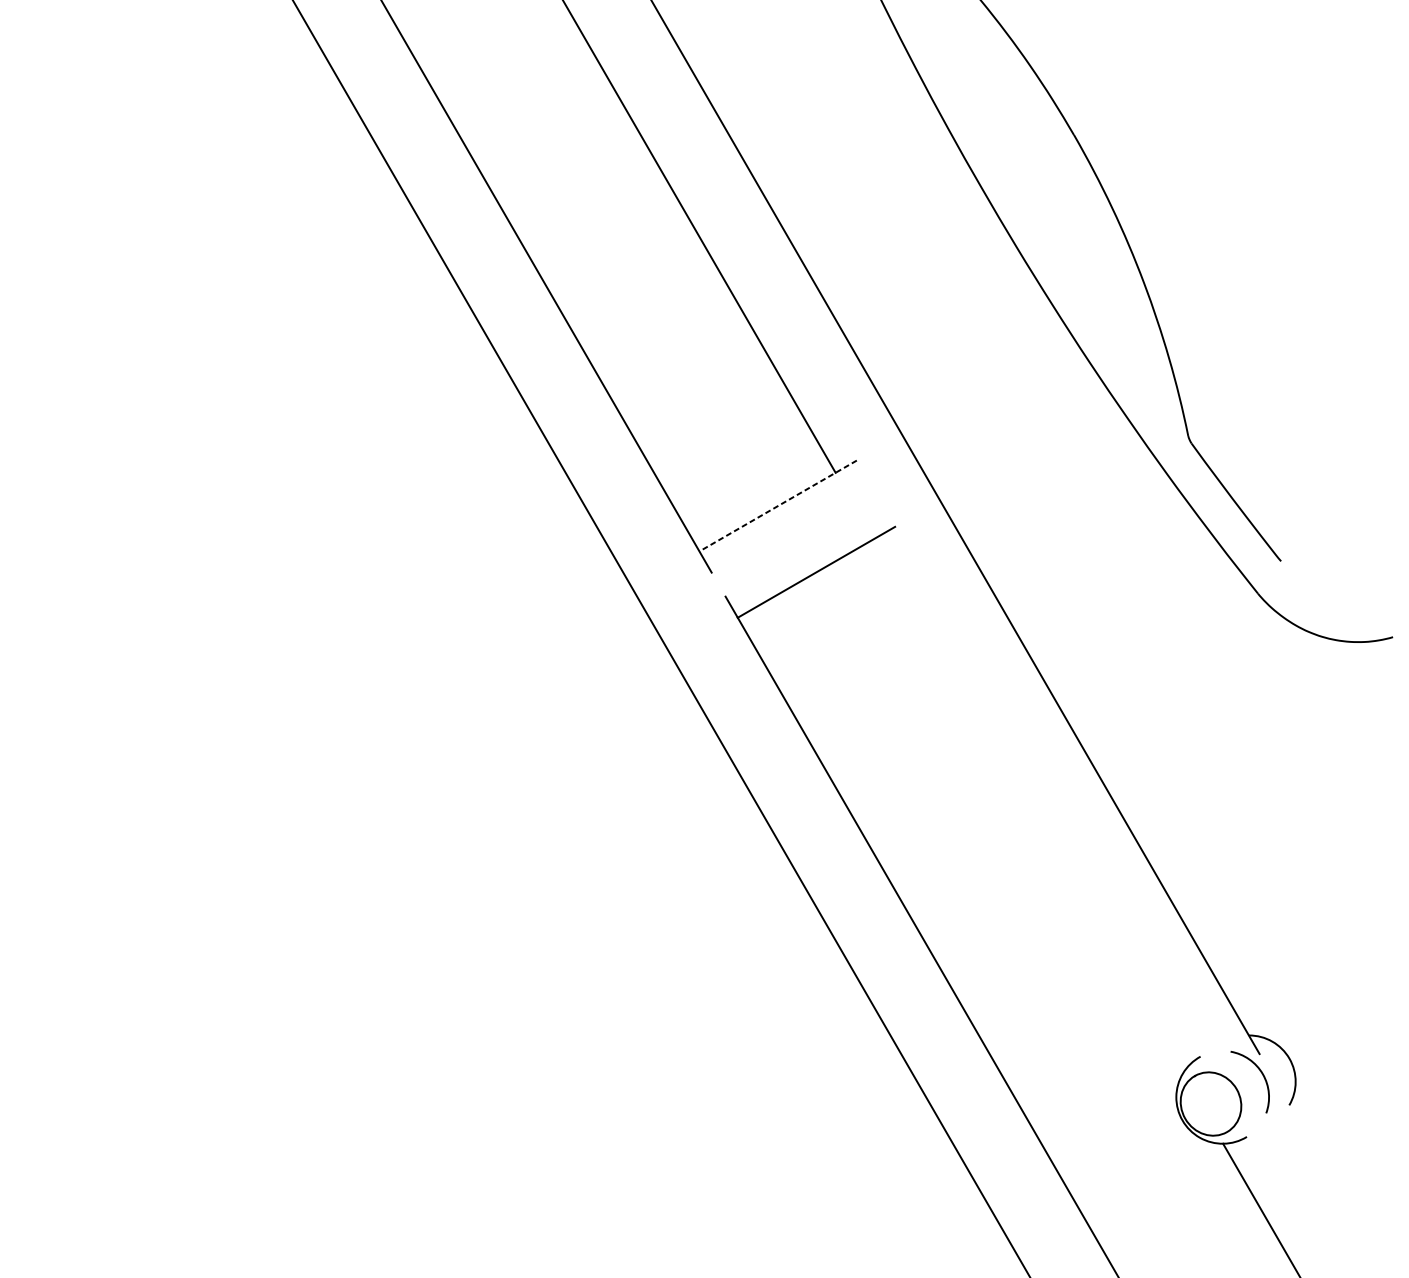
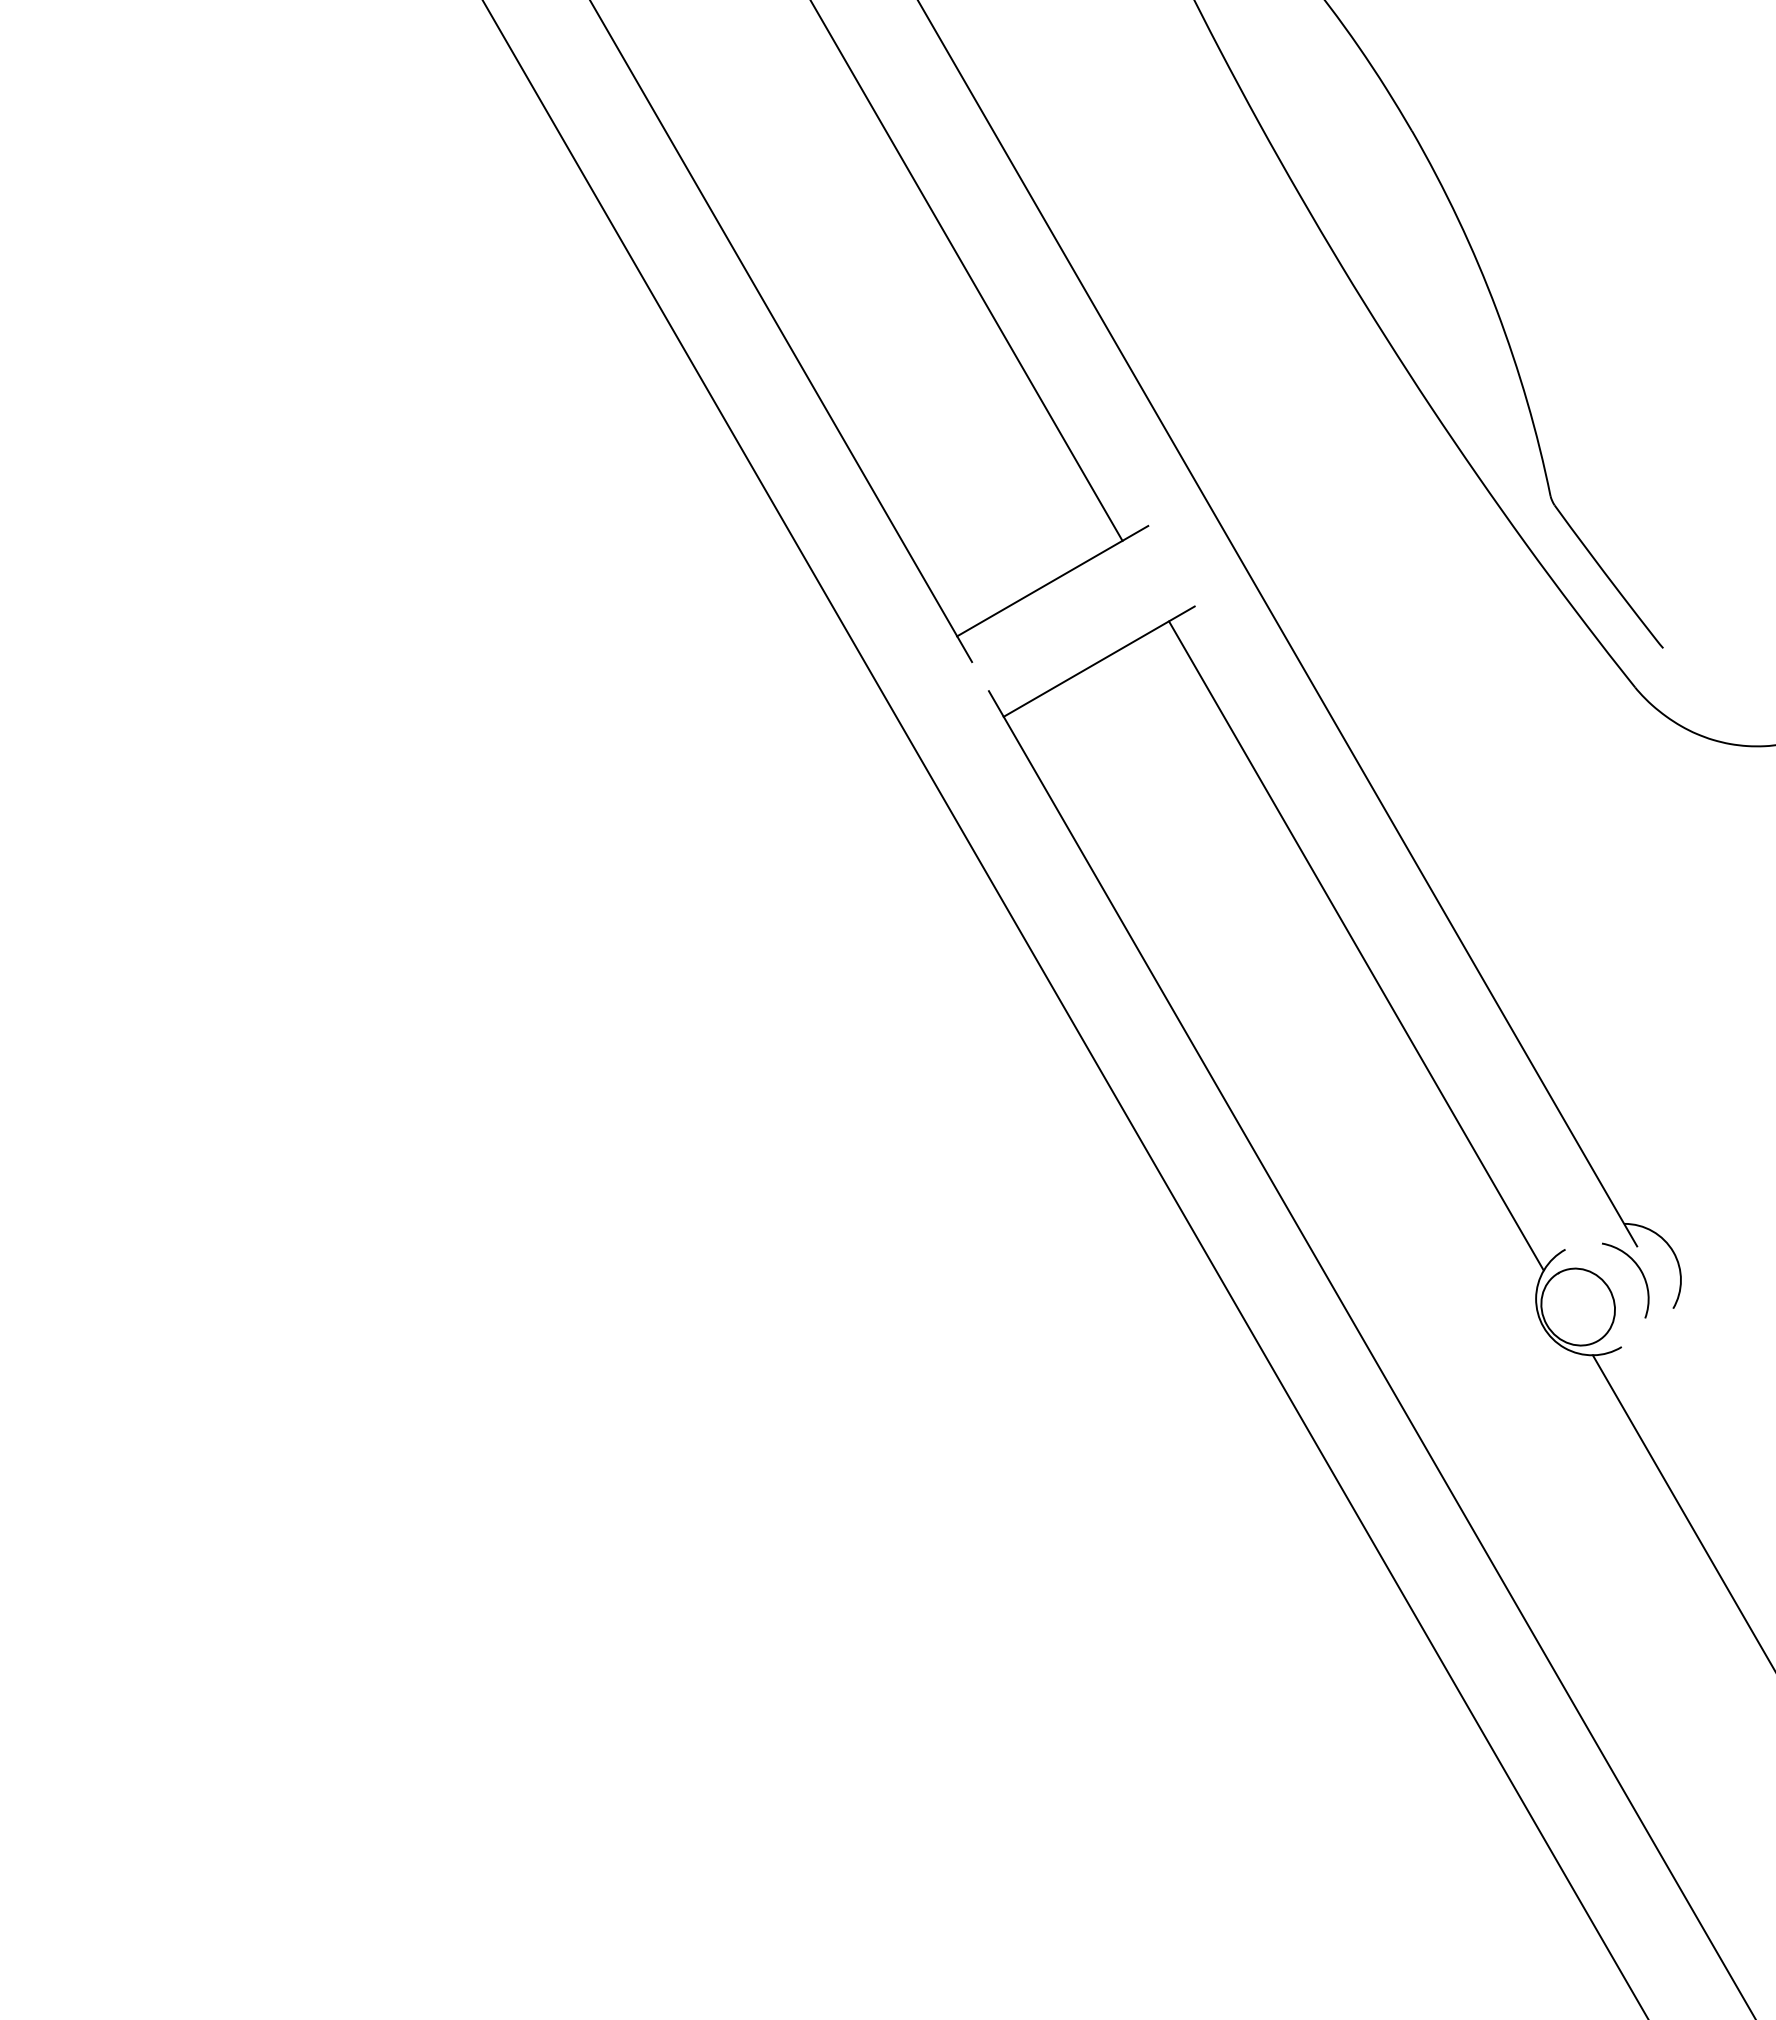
line: (777, 506) -> (1052, 581), dashed -> solid
line: (1028, 806) -> (1356, 945), added

